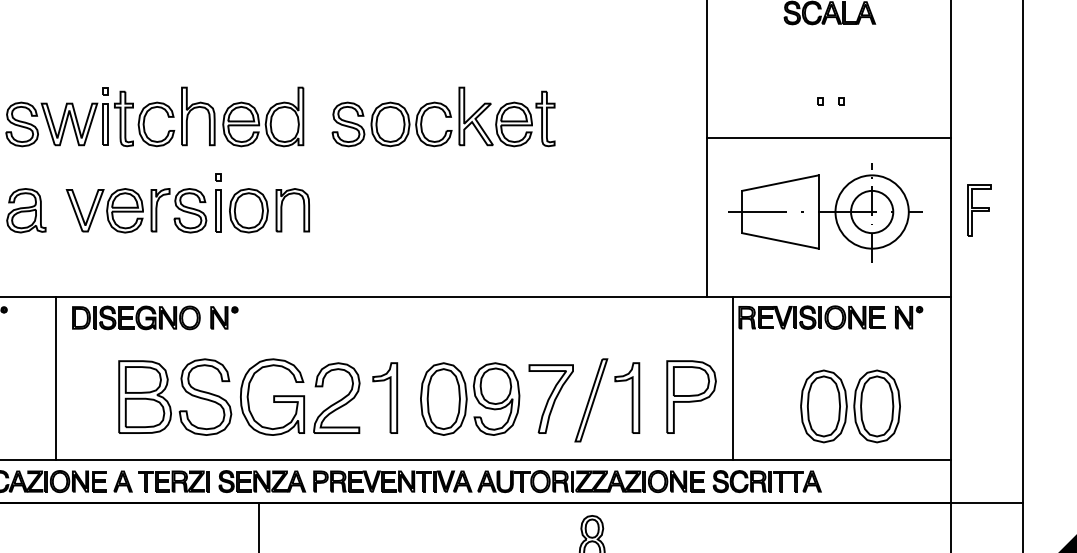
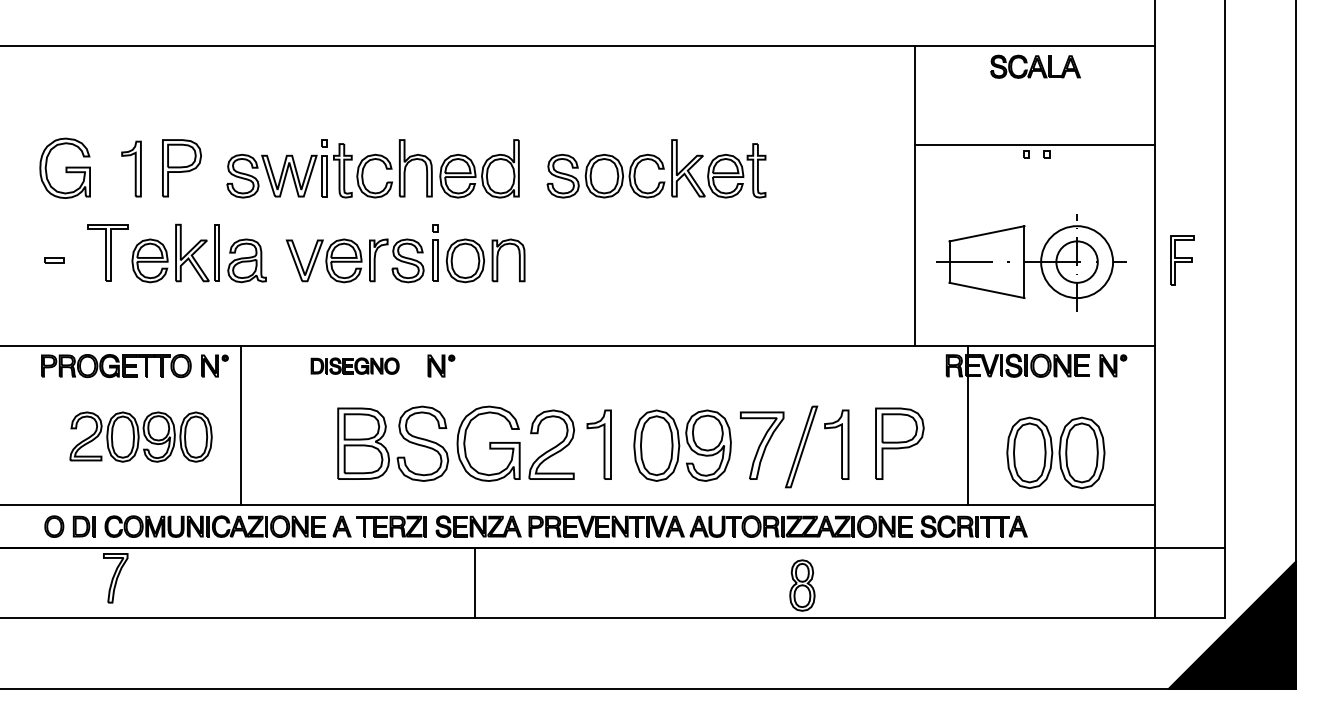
line: (828, 138) -> (1034, 145), moved
part: (136, 318) -> (355, 366), size x0.7
line: (56, 378) -> (241, 425), moved
line: (732, 378) -> (968, 425), moved

